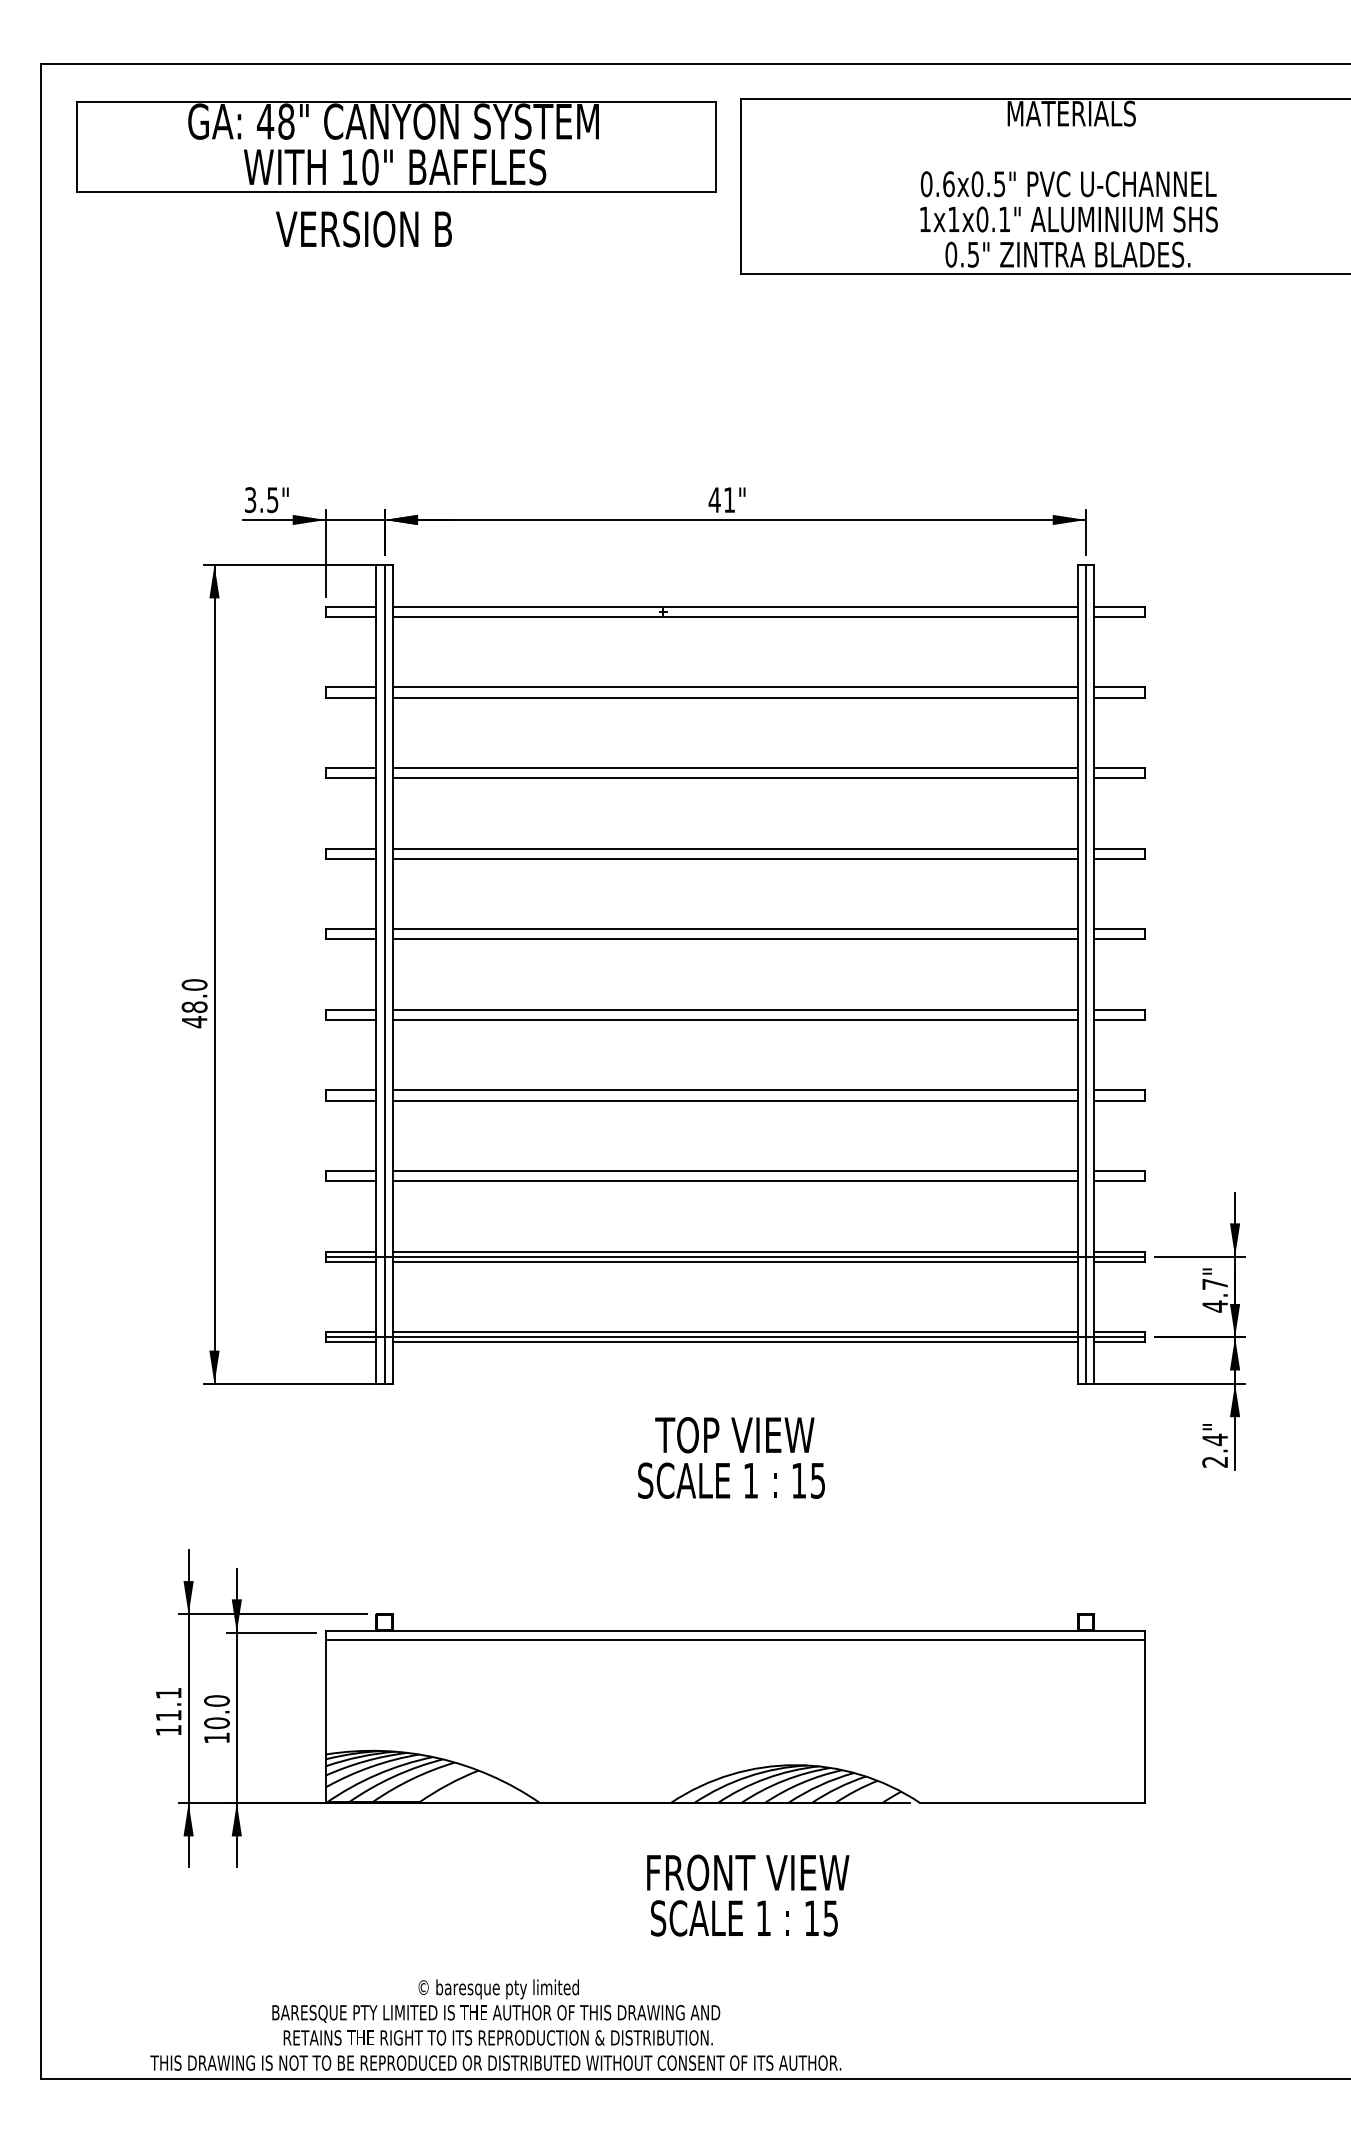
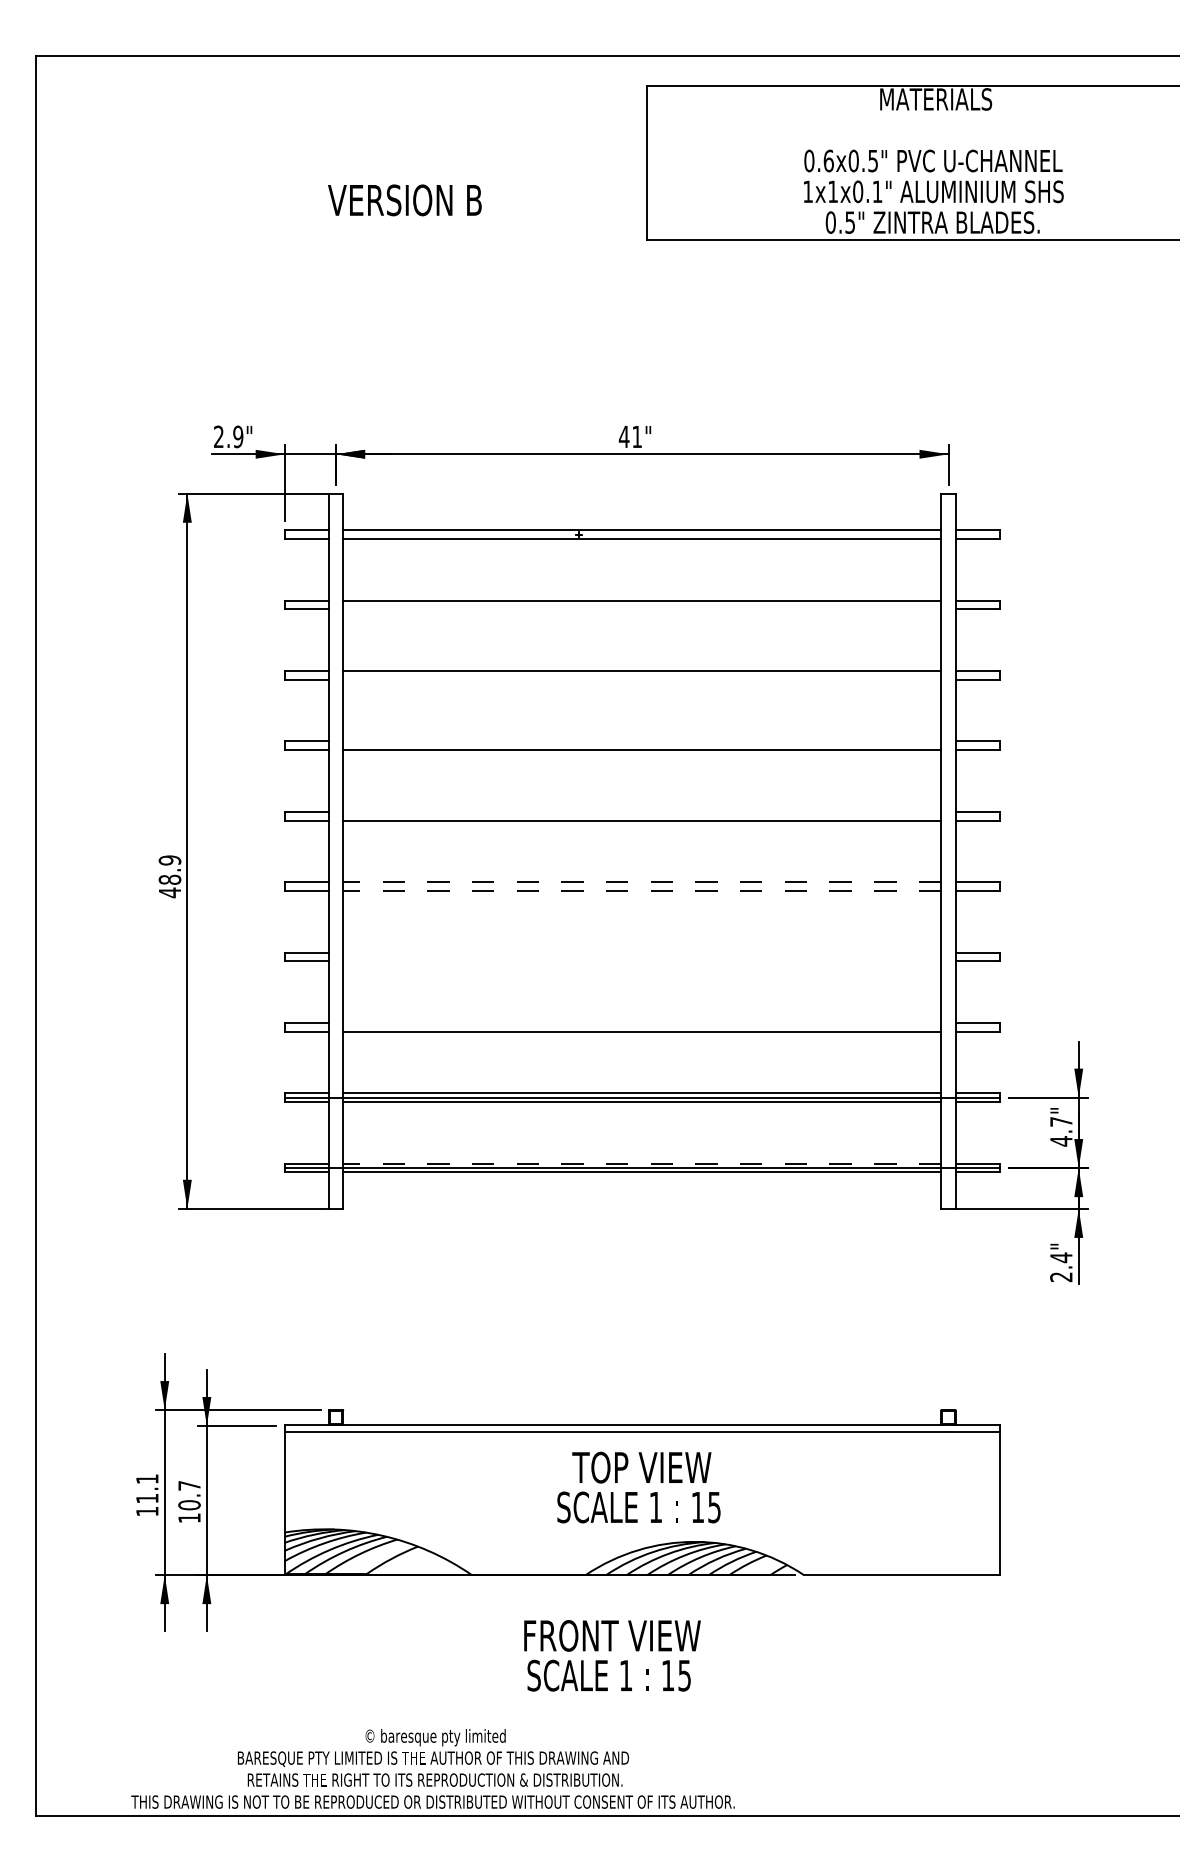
part: (396, 146) -> (346, 128), removed
text: (363, 229) -> (404, 200), moved
text: (261, 499) -> (228, 436), 3.5" -> 2.9"
line: (735, 697) -> (642, 609), removed
line: (735, 777) -> (642, 679), removed
line: (735, 848) -> (642, 741), removed
line: (735, 928) -> (642, 811), removed
line: (385, 973) -> (336, 850), removed
line: (1085, 973) -> (948, 850), removed
text: (195, 985) -> (170, 860), 48.0 -> 48.9
line: (735, 1010) -> (642, 882), solid -> dashed
line: (735, 1019) -> (642, 890), solid -> dashed
line: (735, 1090) -> (642, 952), removed
line: (735, 1100) -> (642, 961), removed
line: (735, 1170) -> (642, 1022), removed
line: (735, 1331) -> (642, 1163), solid -> dashed
text: (731, 1457) -> (638, 1487), moved
text: (216, 1700) -> (189, 1485), 10.0 -> 10.7
text: (748, 1895) -> (612, 1655), moved

